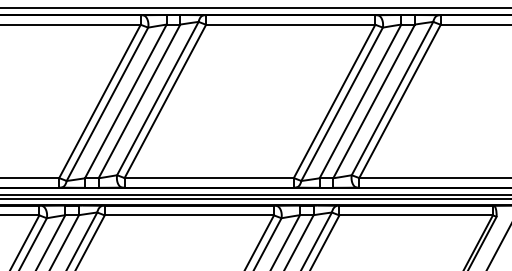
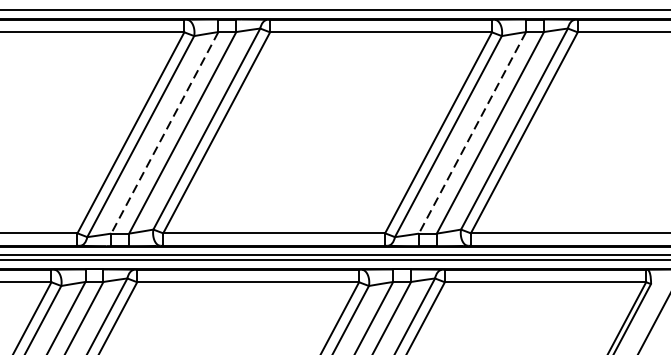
line: (125, 101) -> (164, 132), solid -> dashed
line: (360, 101) -> (472, 132), solid -> dashed

